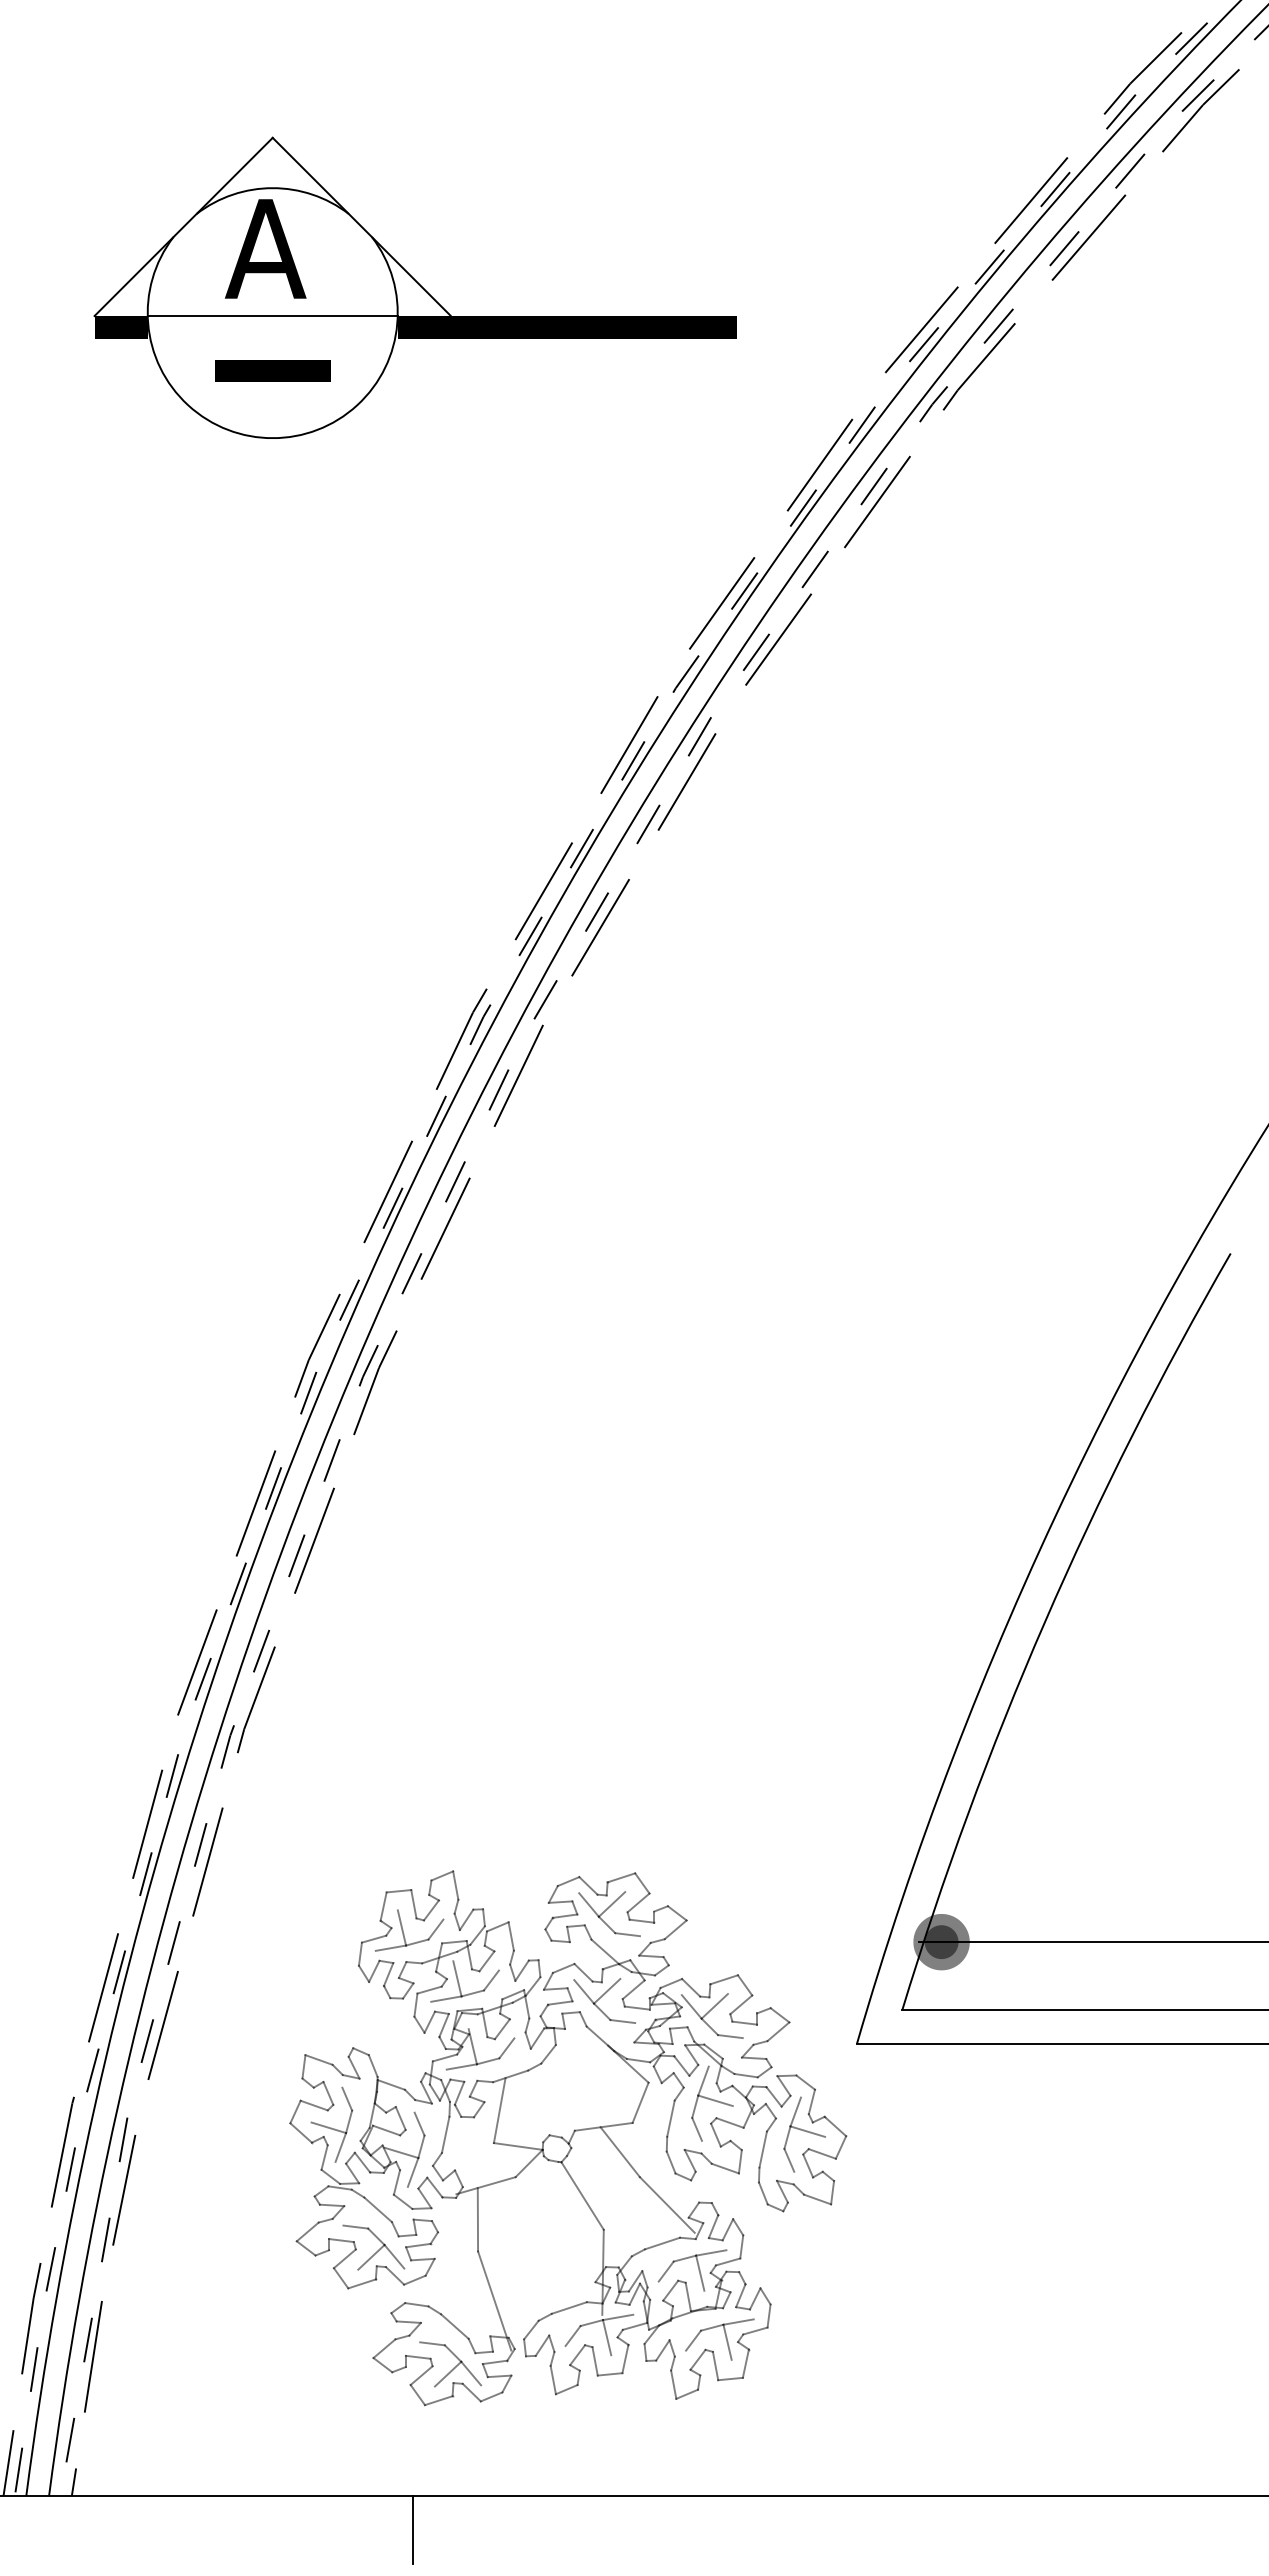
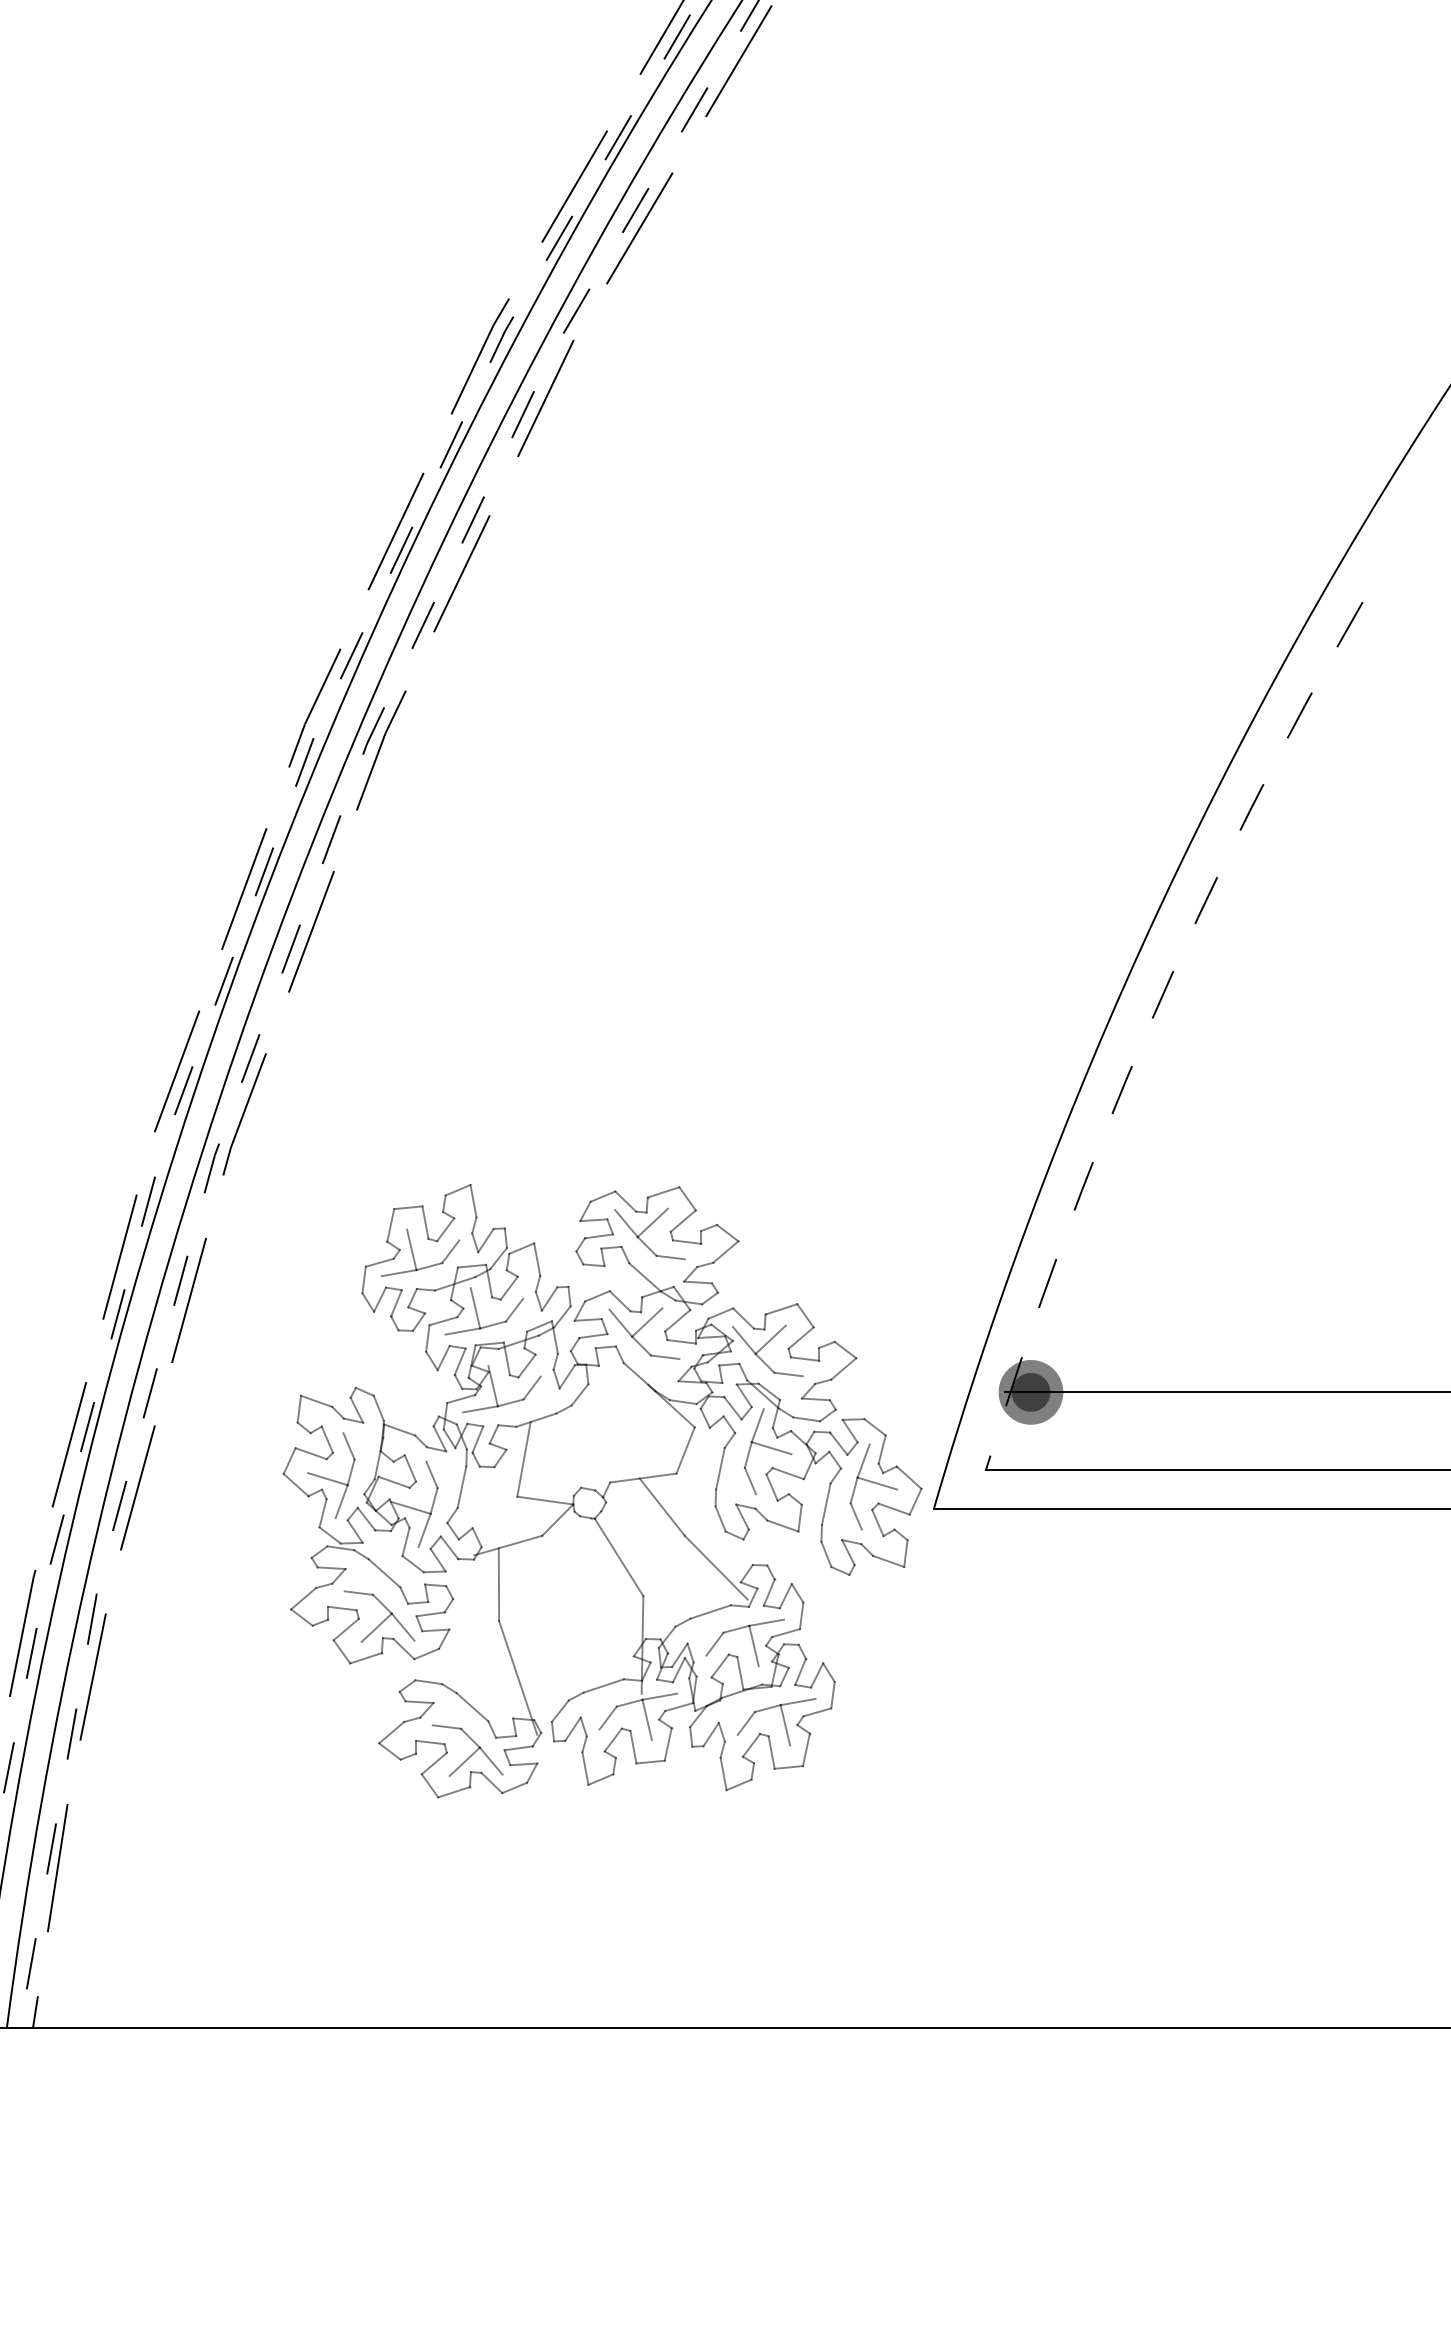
arc: (1044, 1622) -> (1149, 1025), solid -> dashed
part: (568, 2138) -> (602, 1491), moved
line: (413, 2529) -> (425, 2066), removed

